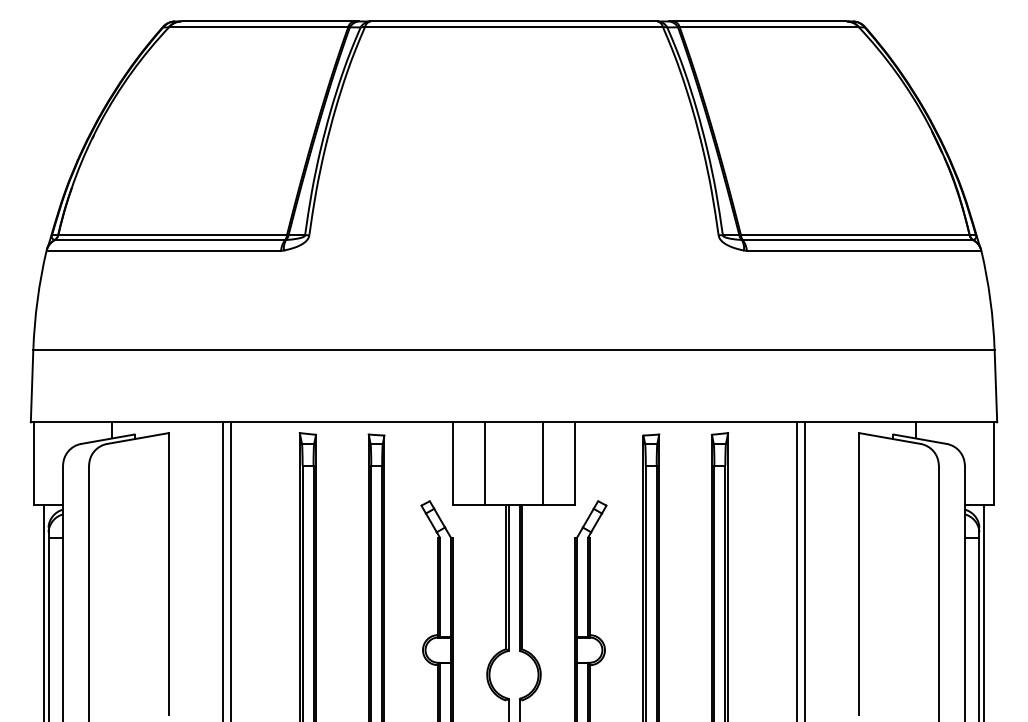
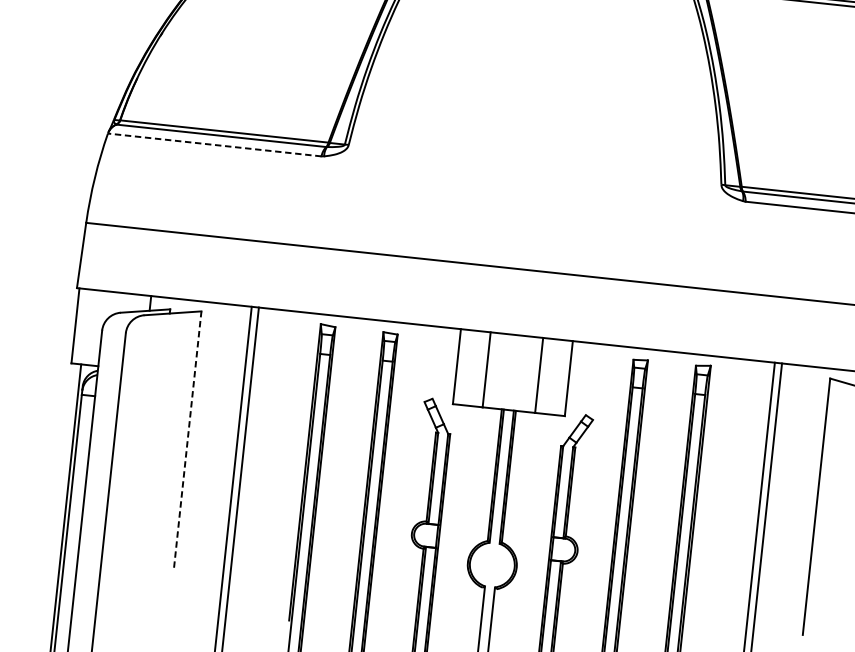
line: (163, 250) -> (214, 144), solid -> dashed
line: (168, 573) -> (187, 439), solid -> dashed

